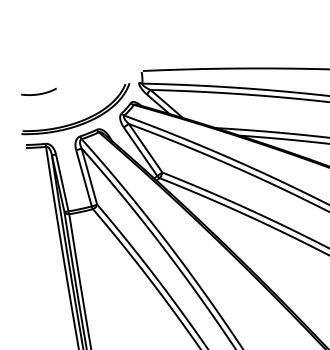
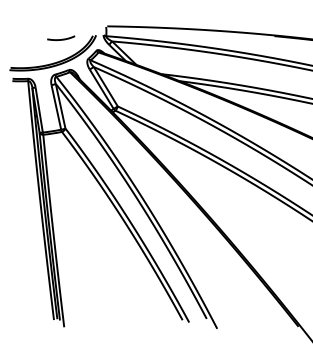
curve: (40, 92) -> (62, 38), moved

